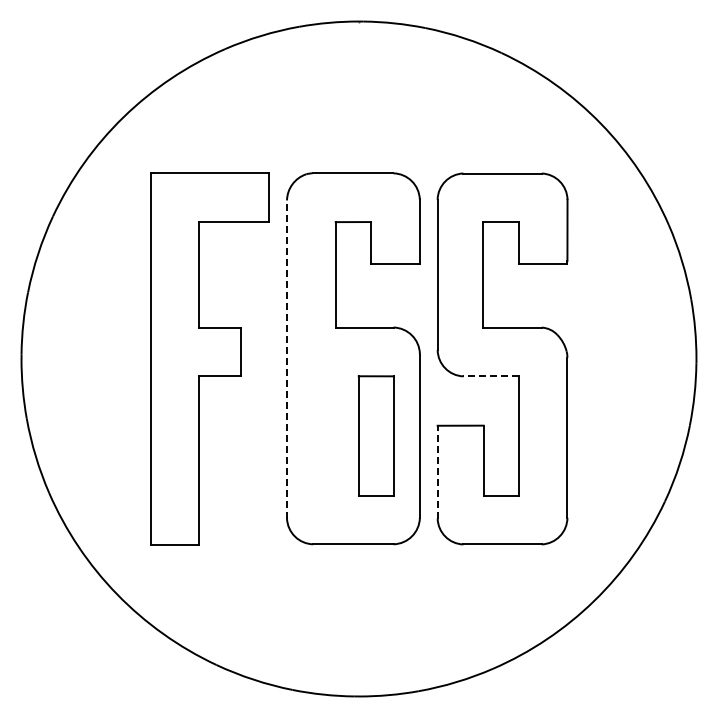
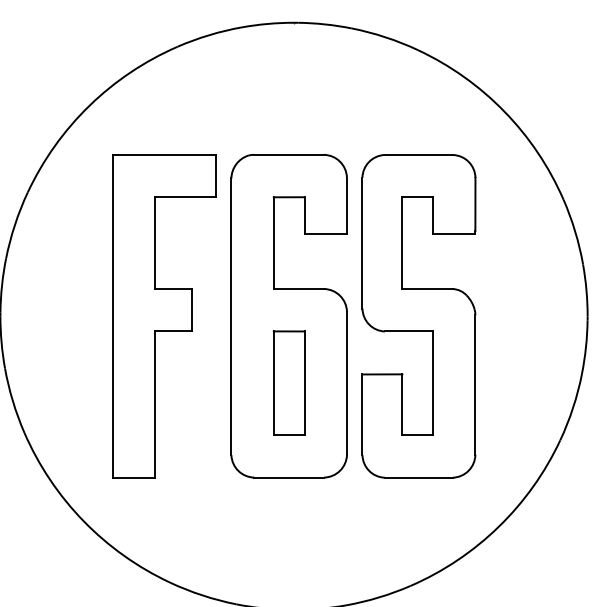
line: (287, 358) -> (231, 315), dashed -> solid
line: (491, 376) -> (409, 331), dashed -> solid
part: (375, 435) -> (288, 382), moved
line: (437, 471) -> (362, 414), dashed -> solid

